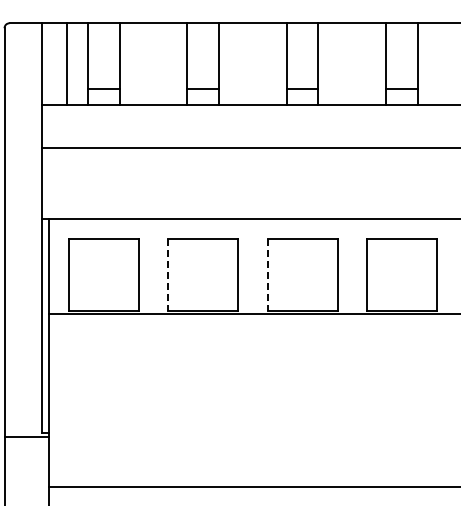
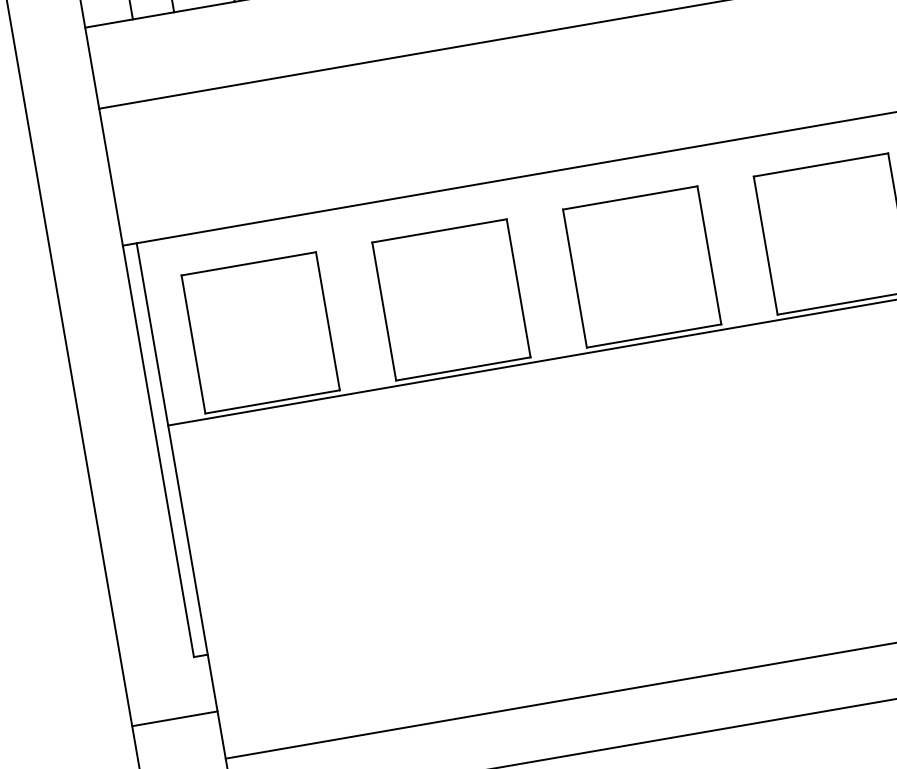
line: (168, 275) -> (384, 312), dashed -> solid
line: (267, 275) -> (575, 279), dashed -> solid
line: (26, 436) -> (174, 718), moved

